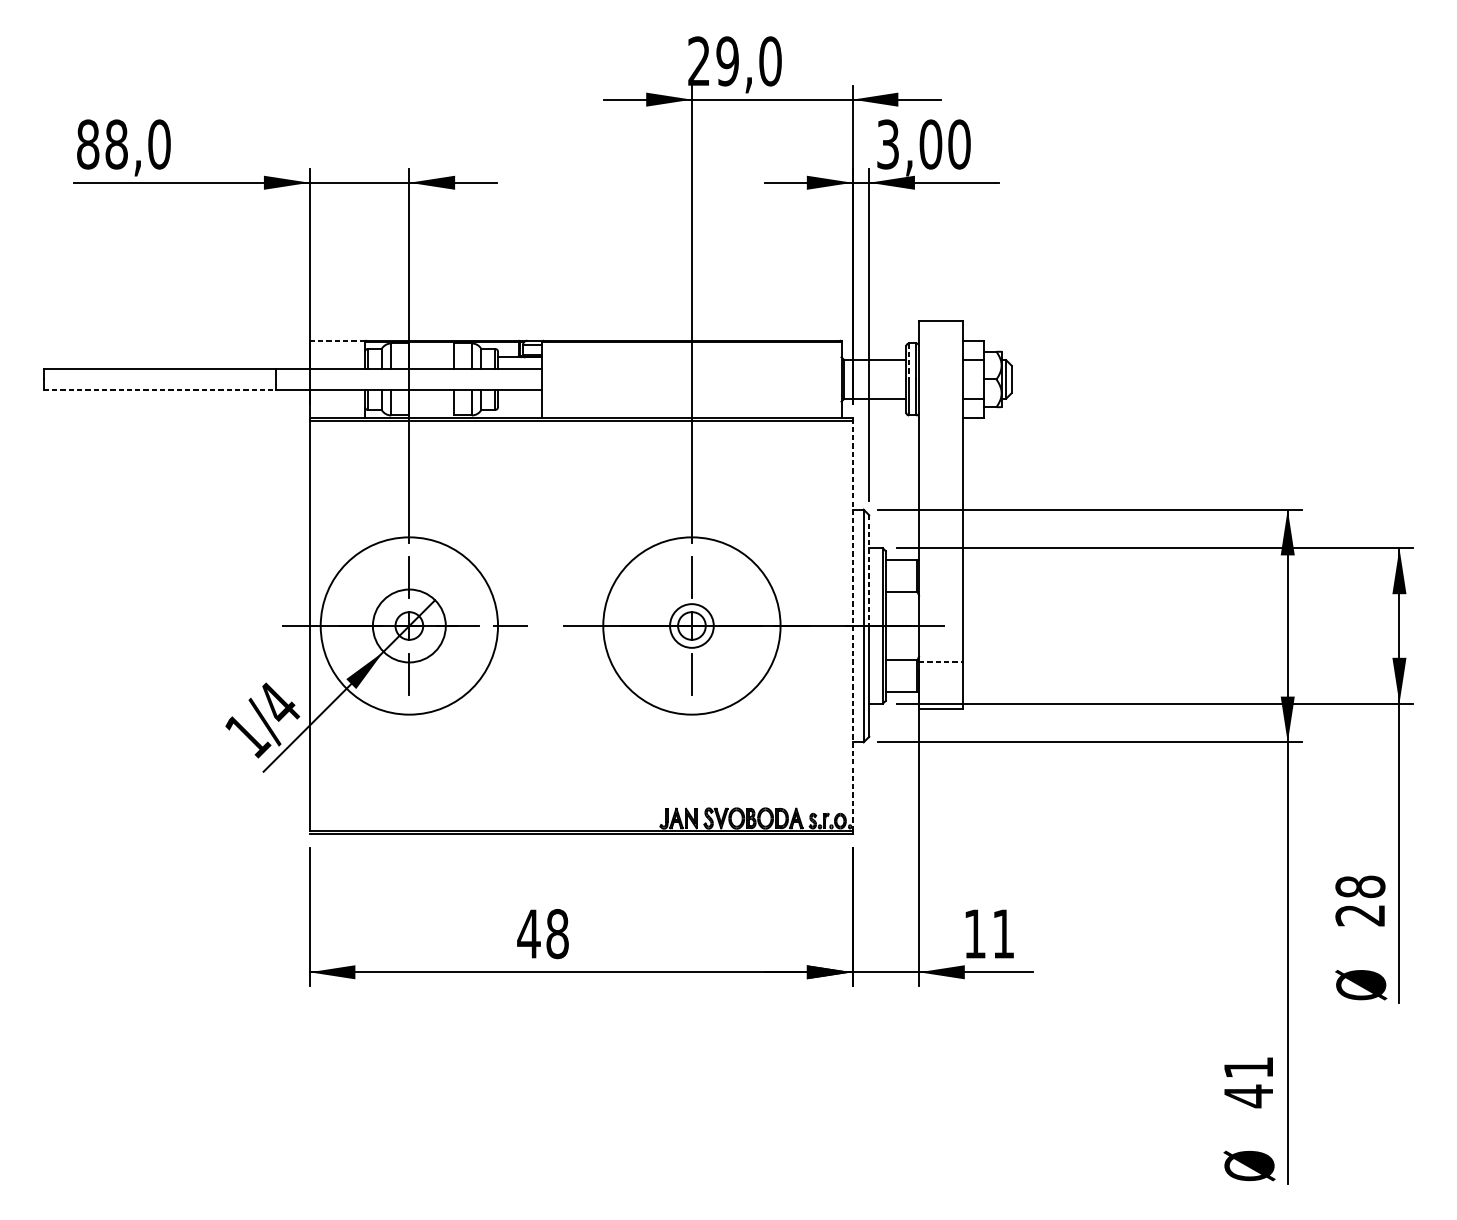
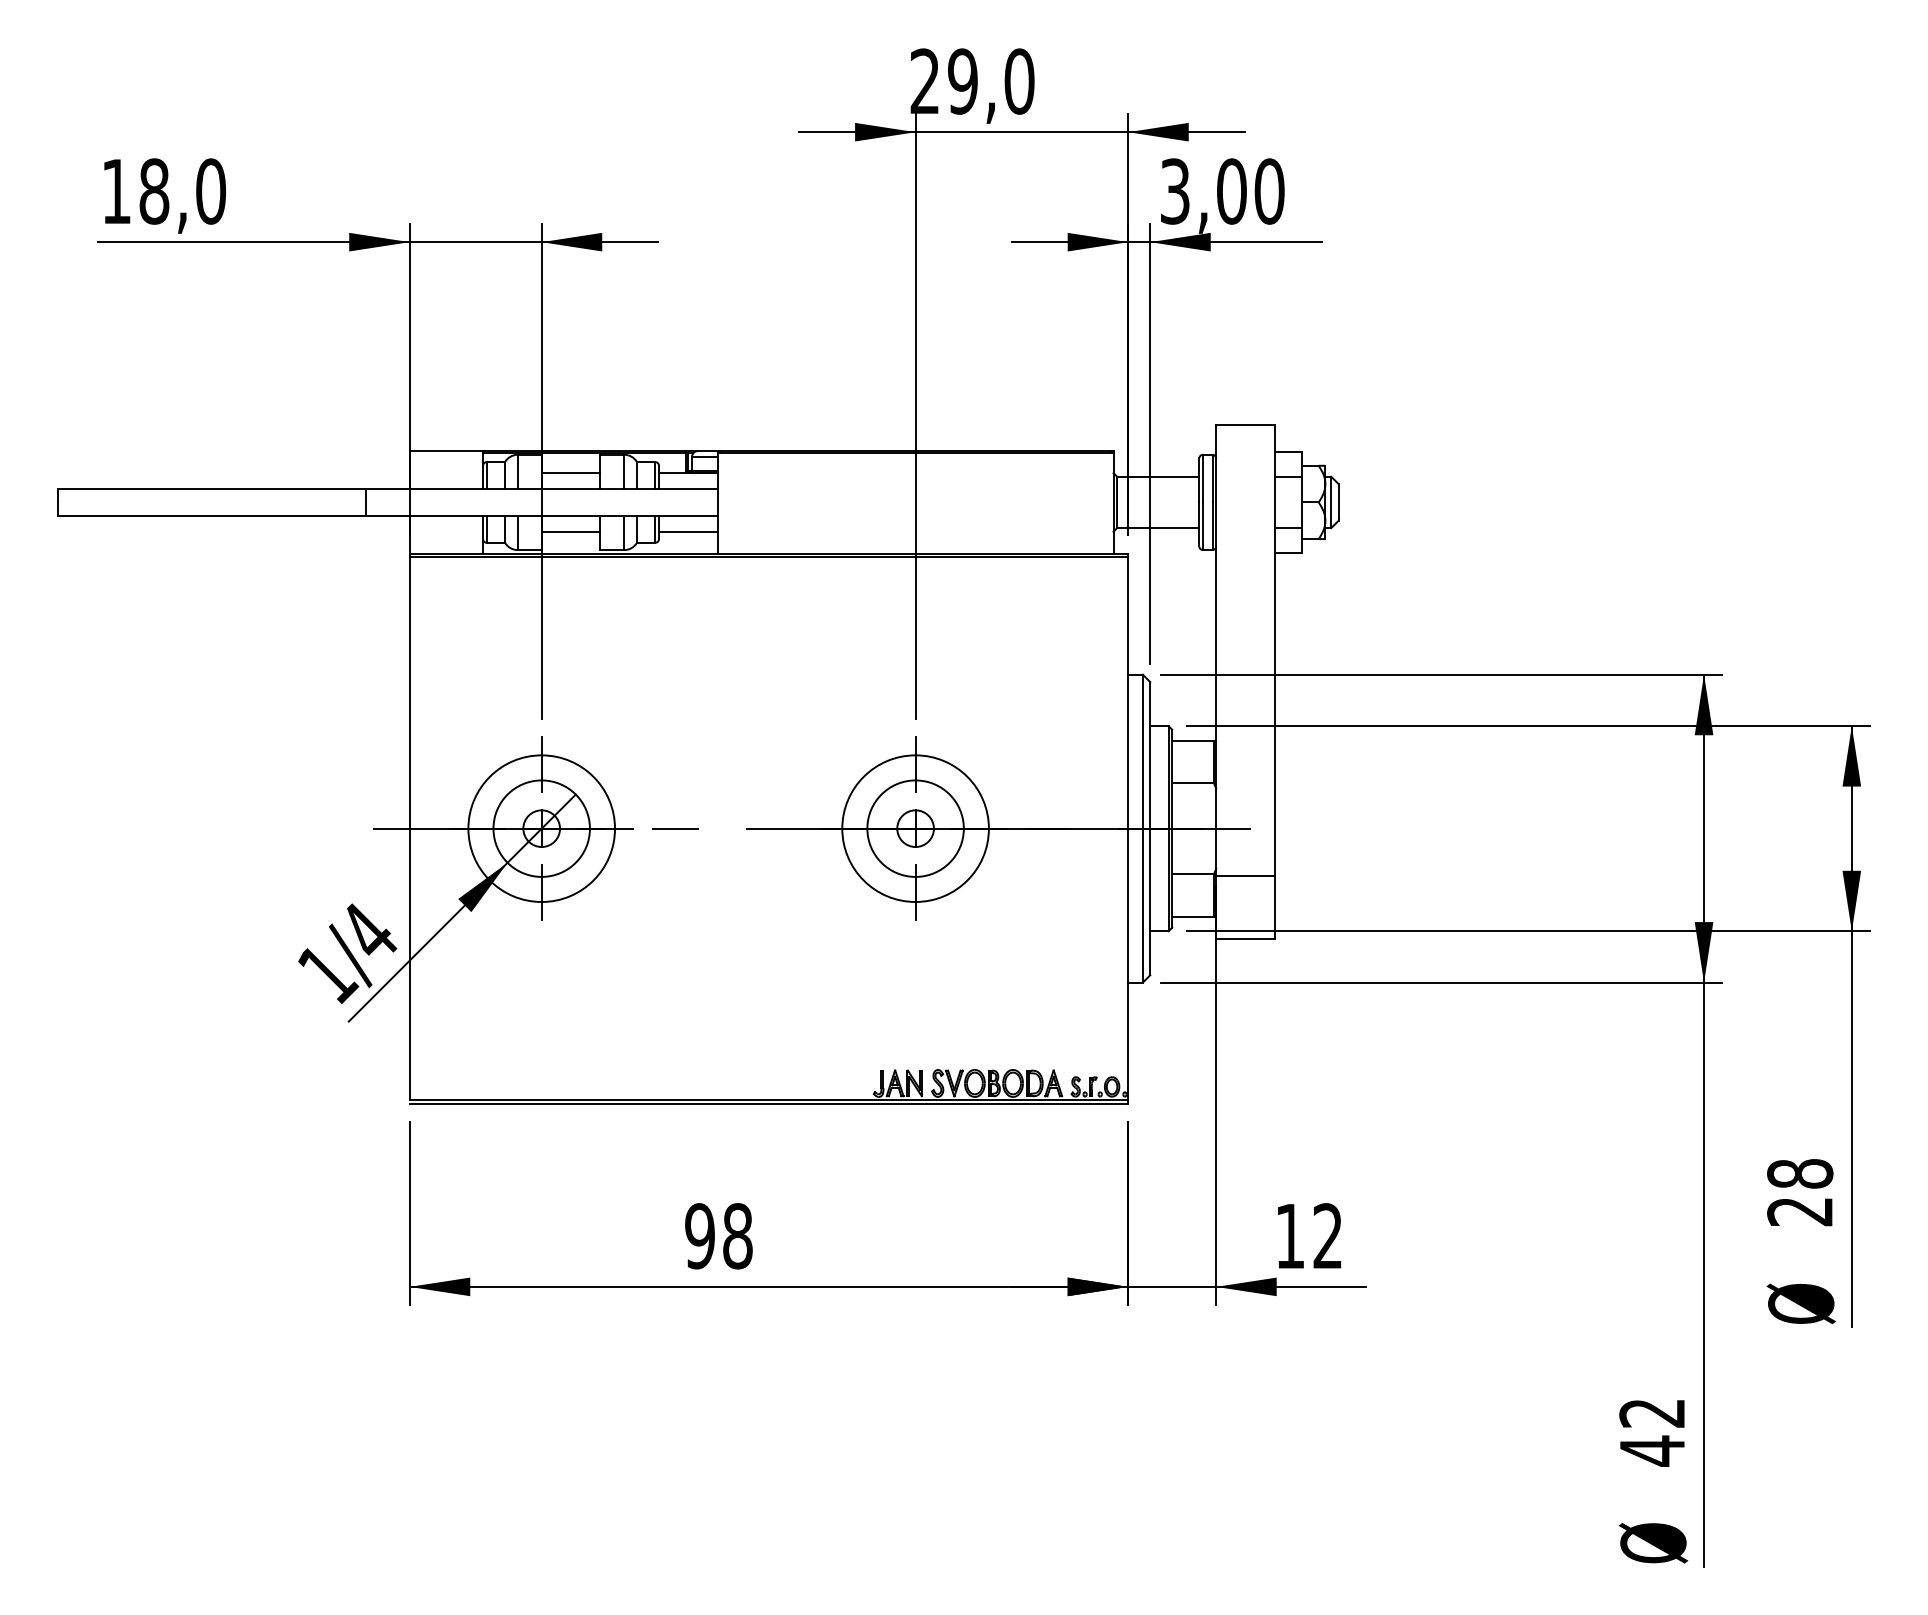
text: (88, 144) -> (116, 191), 88,0 -> 18,0
line: (337, 340) -> (446, 451), dashed -> solid
line: (431, 357) -> (570, 473), added
line: (909, 361) -> (1203, 478), dashed -> solid
line: (159, 390) -> (211, 516), dashed -> solid
line: (431, 401) -> (570, 531), added
line: (520, 401) -> (688, 531), added
line: (869, 570) -> (1150, 755), dashed -> solid
circle: (409, 625) -> (541, 828), size x0.62
circle: (691, 625) -> (915, 828), size x0.62
circle: (691, 625) -> (915, 828), size x1.67
line: (852, 625) -> (1128, 828), dashed -> solid
line: (941, 662) -> (1246, 876), dashed -> solid
text: (1003, 933) -> (1327, 1235), 11 -> 12
text: (528, 934) -> (699, 1236), 48 -> 98
text: (1248, 1067) -> (1651, 1413), 41 -> 42

